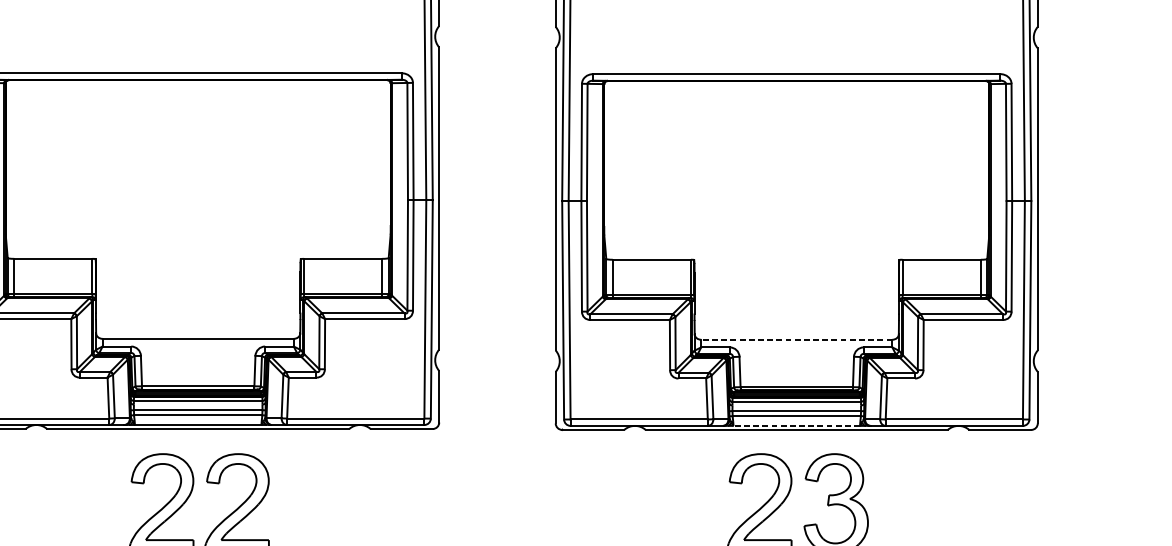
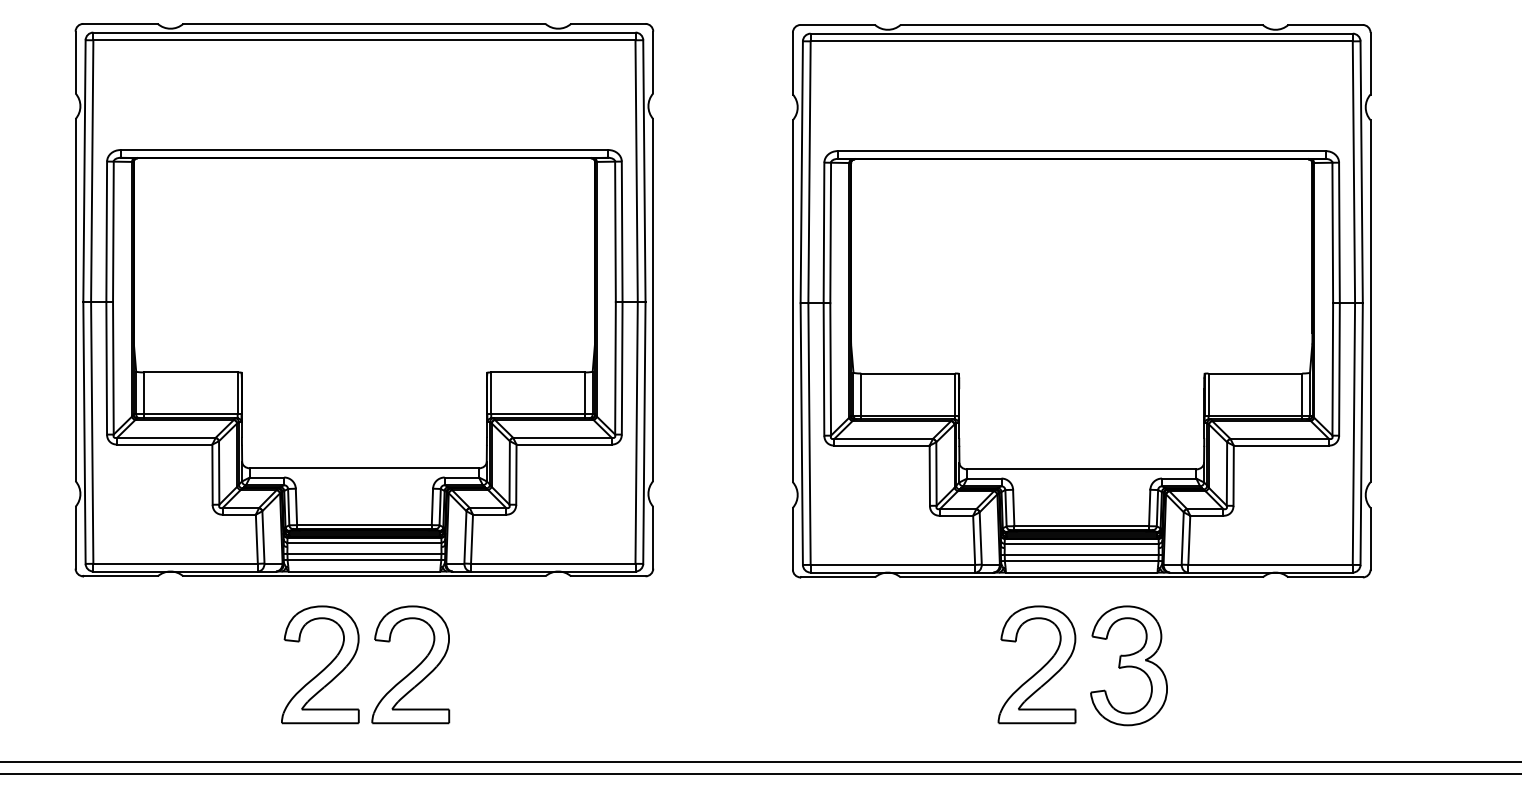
line: (796, 339) -> (1081, 469), dashed -> solid
line: (796, 425) -> (1081, 572), dashed -> solid

